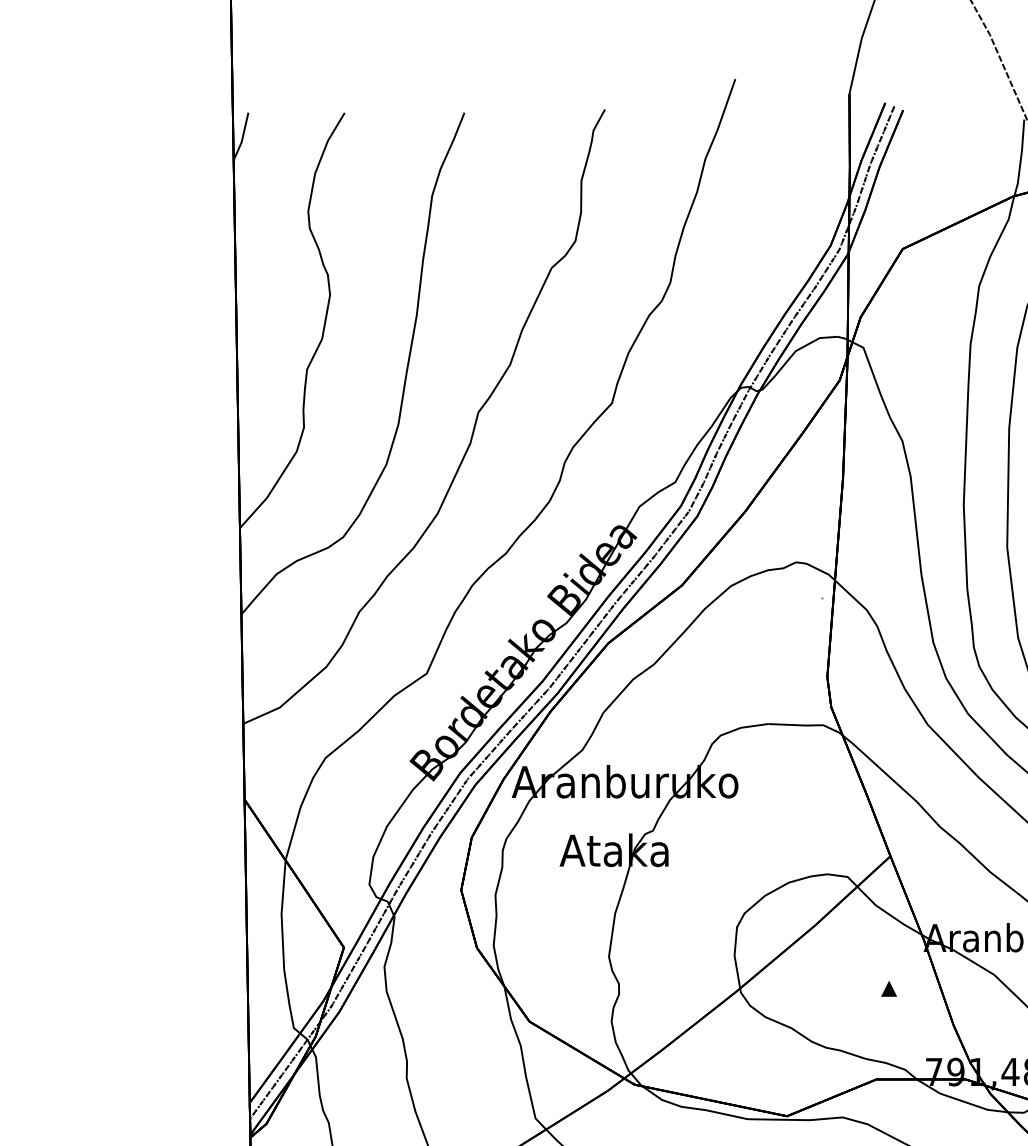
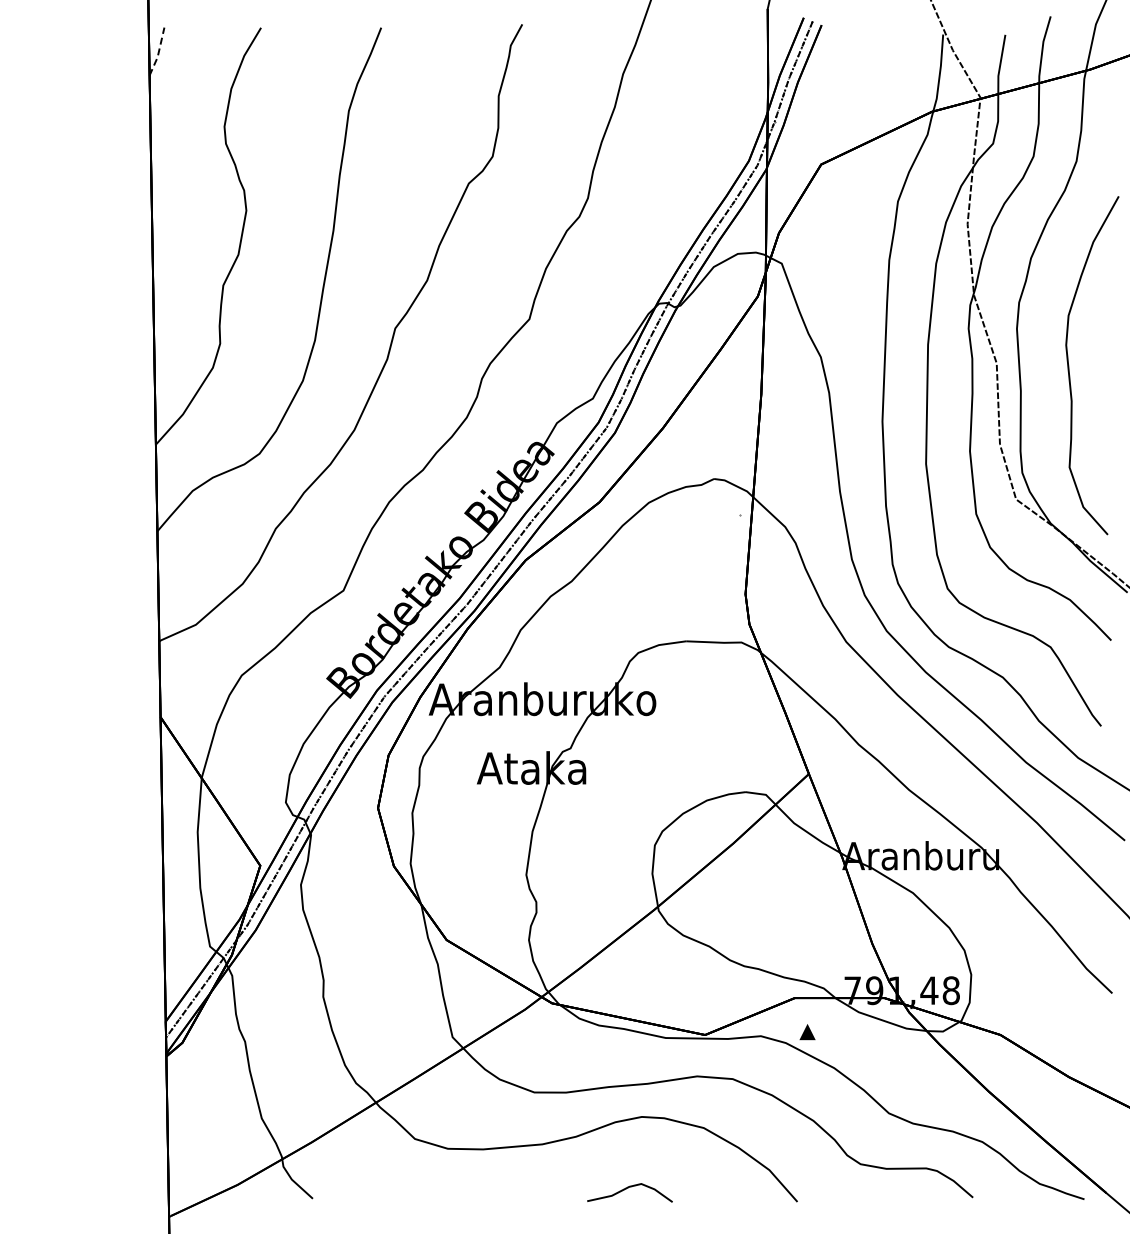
line: (242, 137) -> (158, 52), solid -> dashed
part: (889, 989) -> (807, 1032), moved

